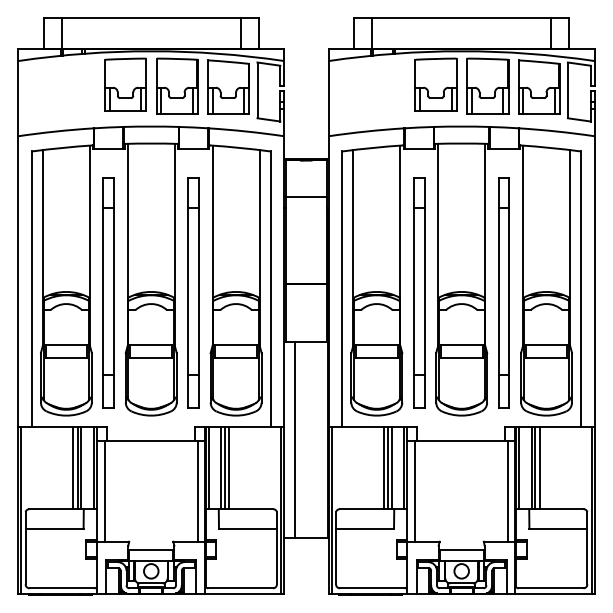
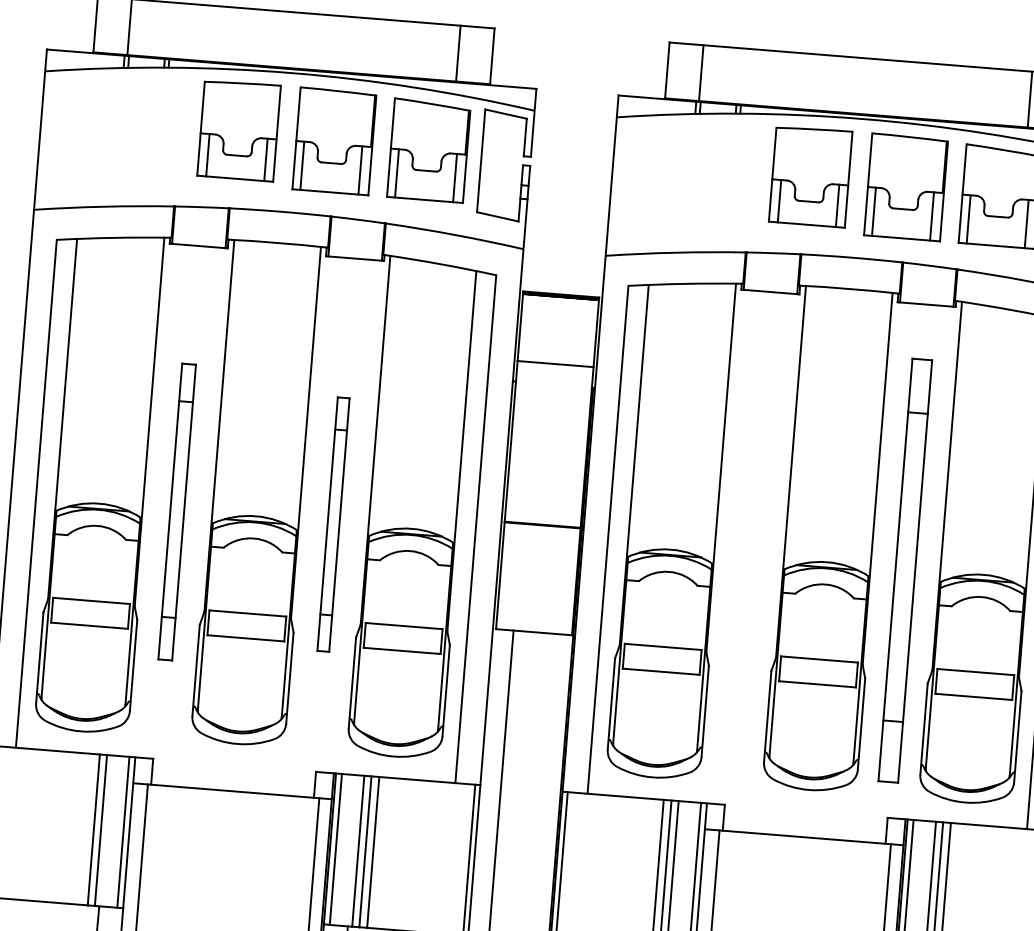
part: (108, 292) -> (176, 510), size x0.7
part: (193, 292) -> (333, 523), size x0.6
part: (419, 292) -> (749, 556), removed
line: (73, 468) -> (86, 829), removed

